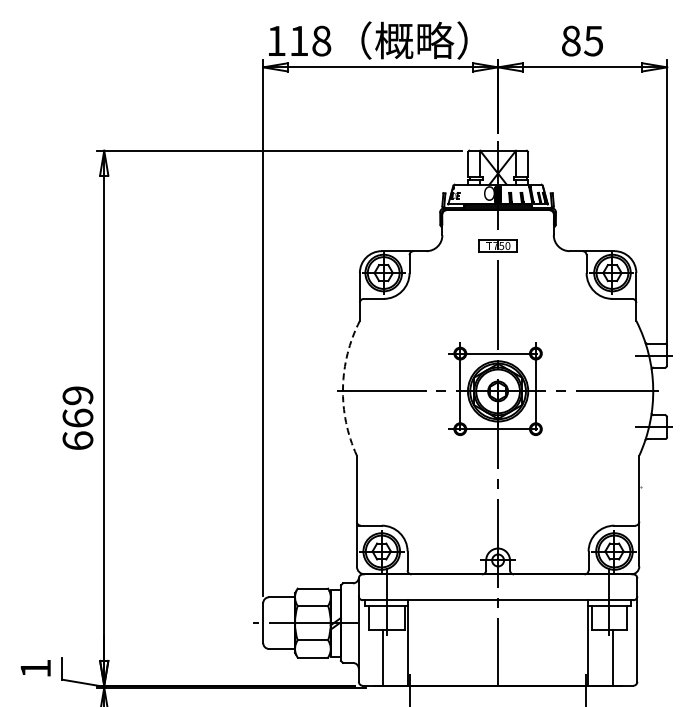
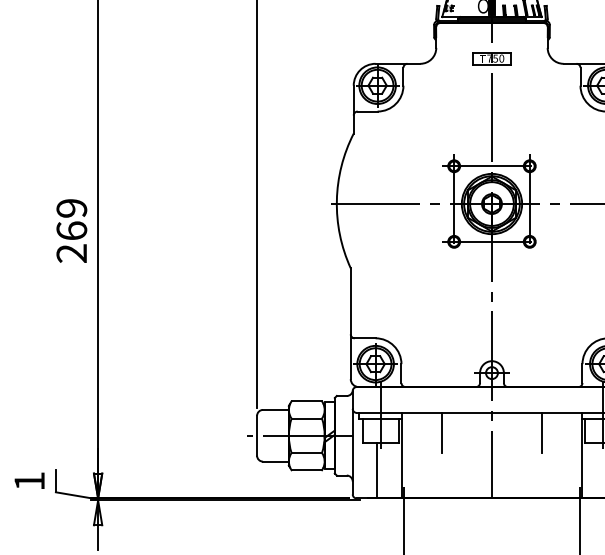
arc: (342, 387) -> (336, 200), dashed -> solid
text: (77, 440) -> (71, 253), 669 -> 269
line: (448, 620) -> (442, 433), added
line: (547, 620) -> (541, 433), added

